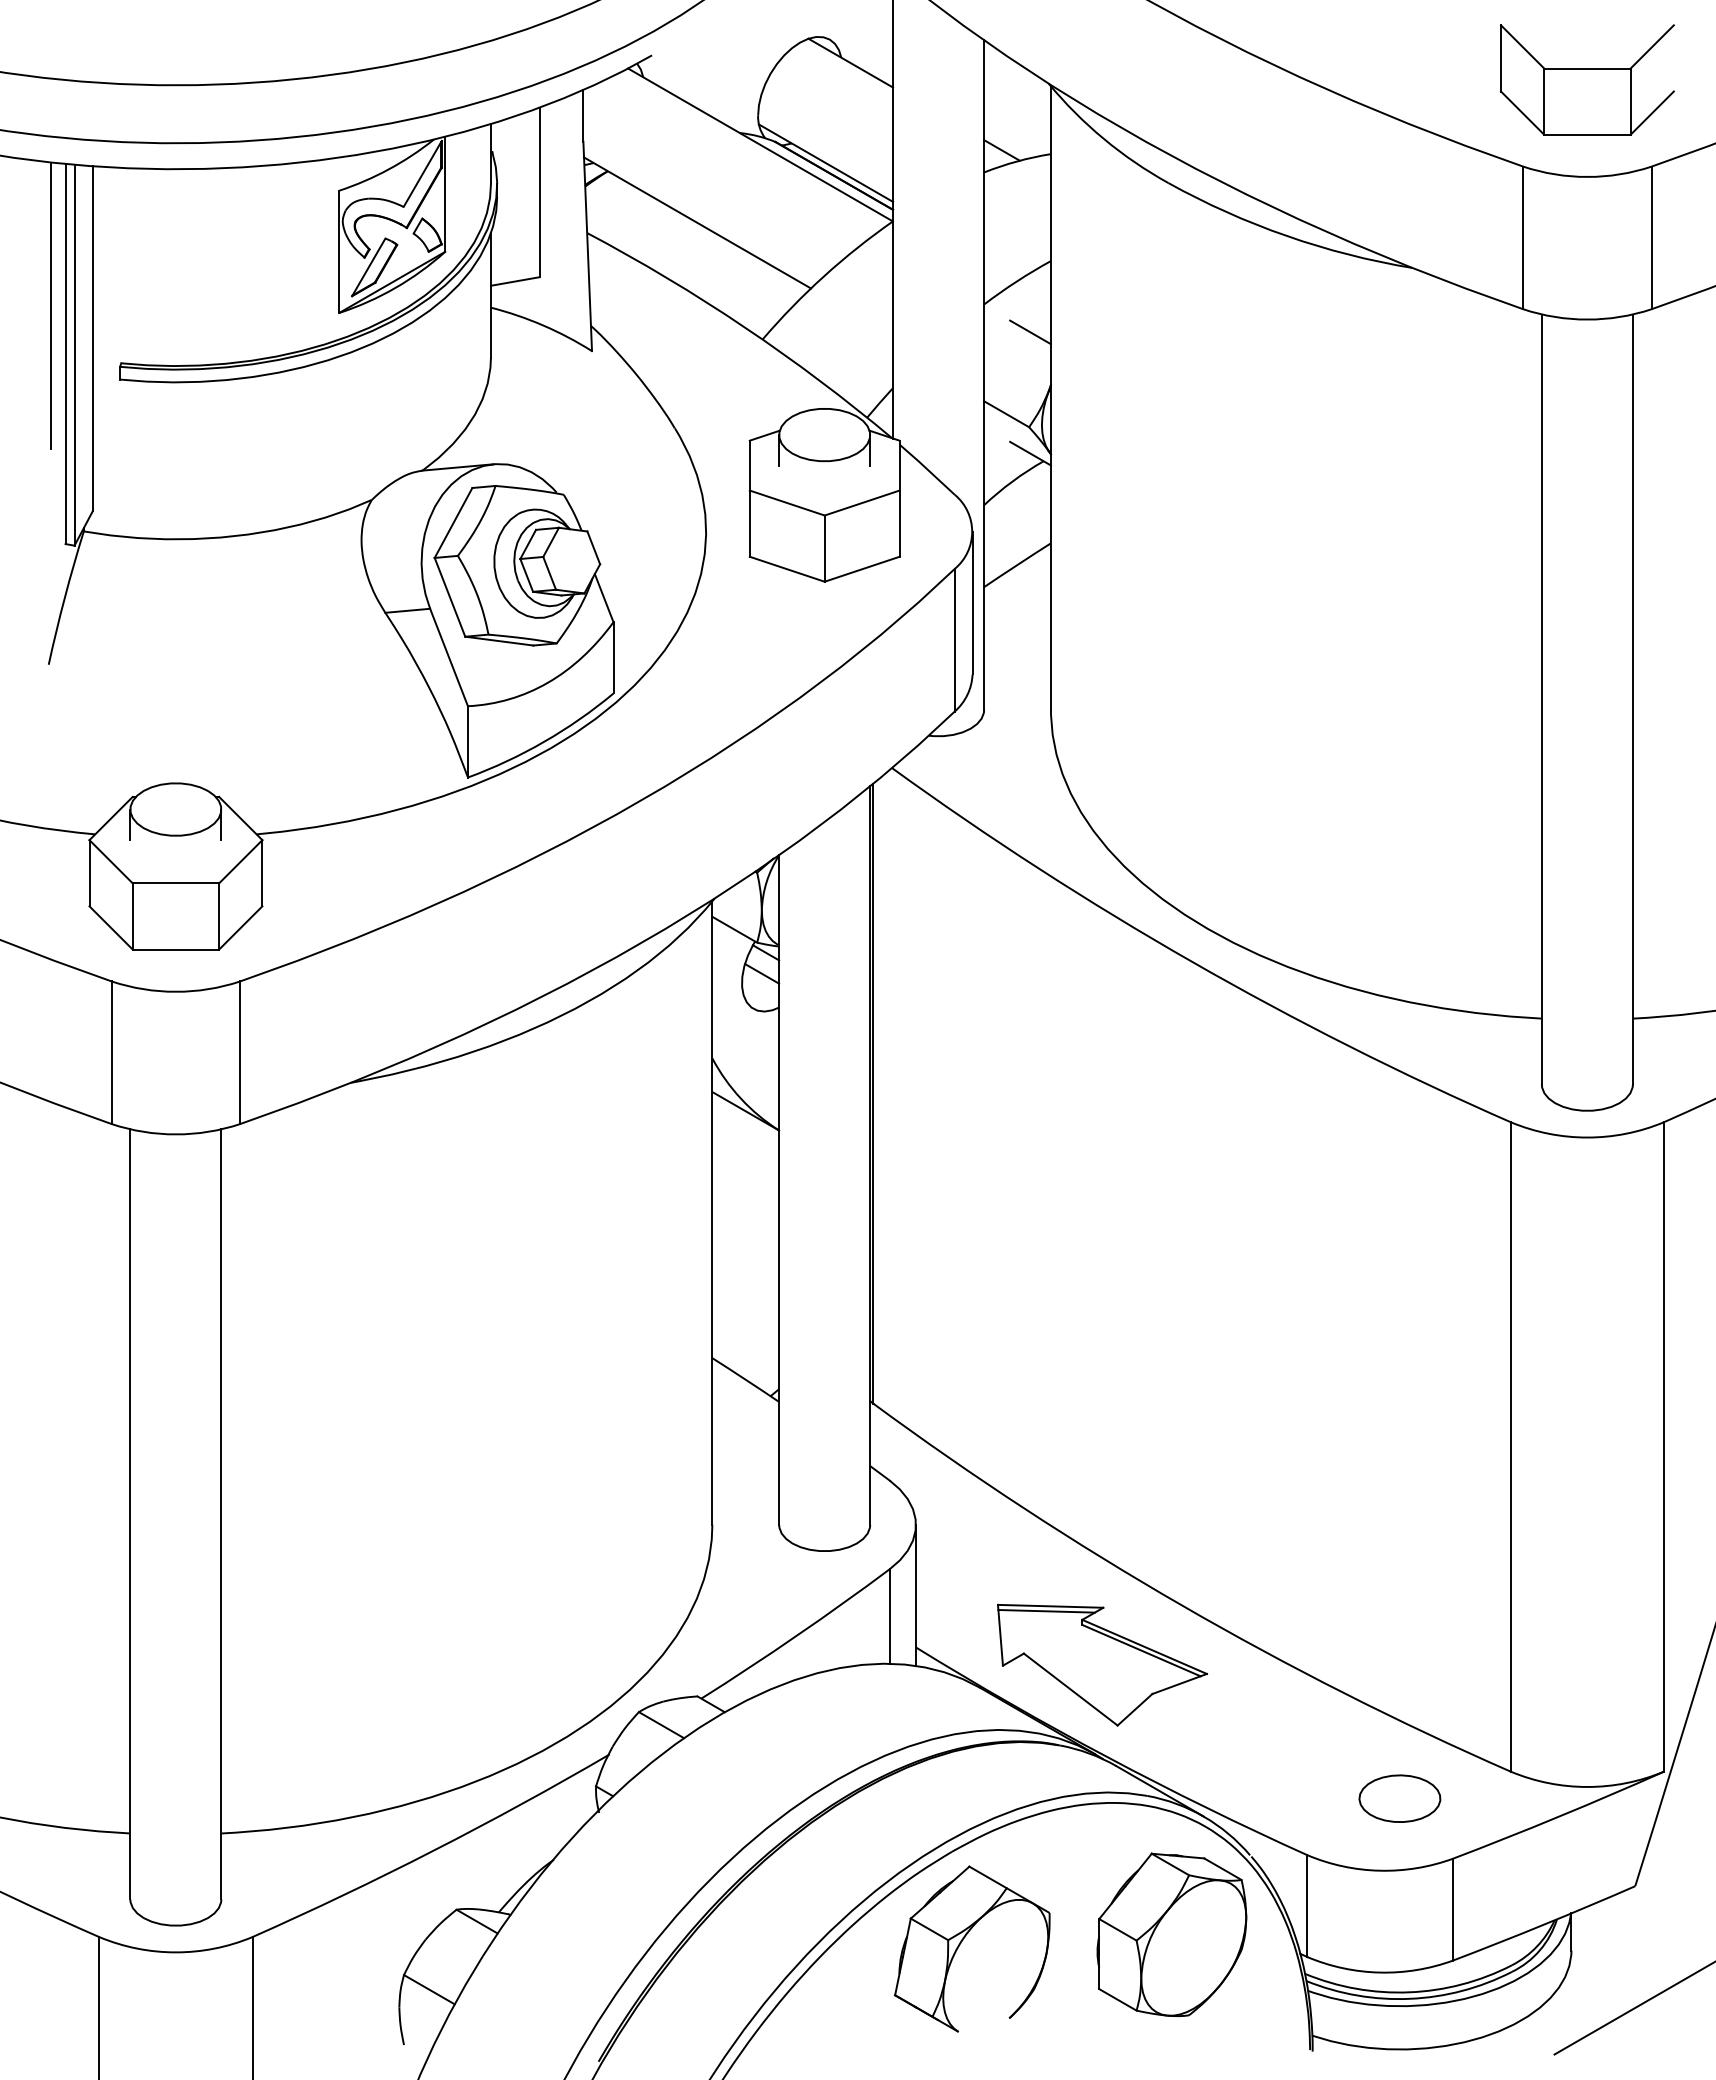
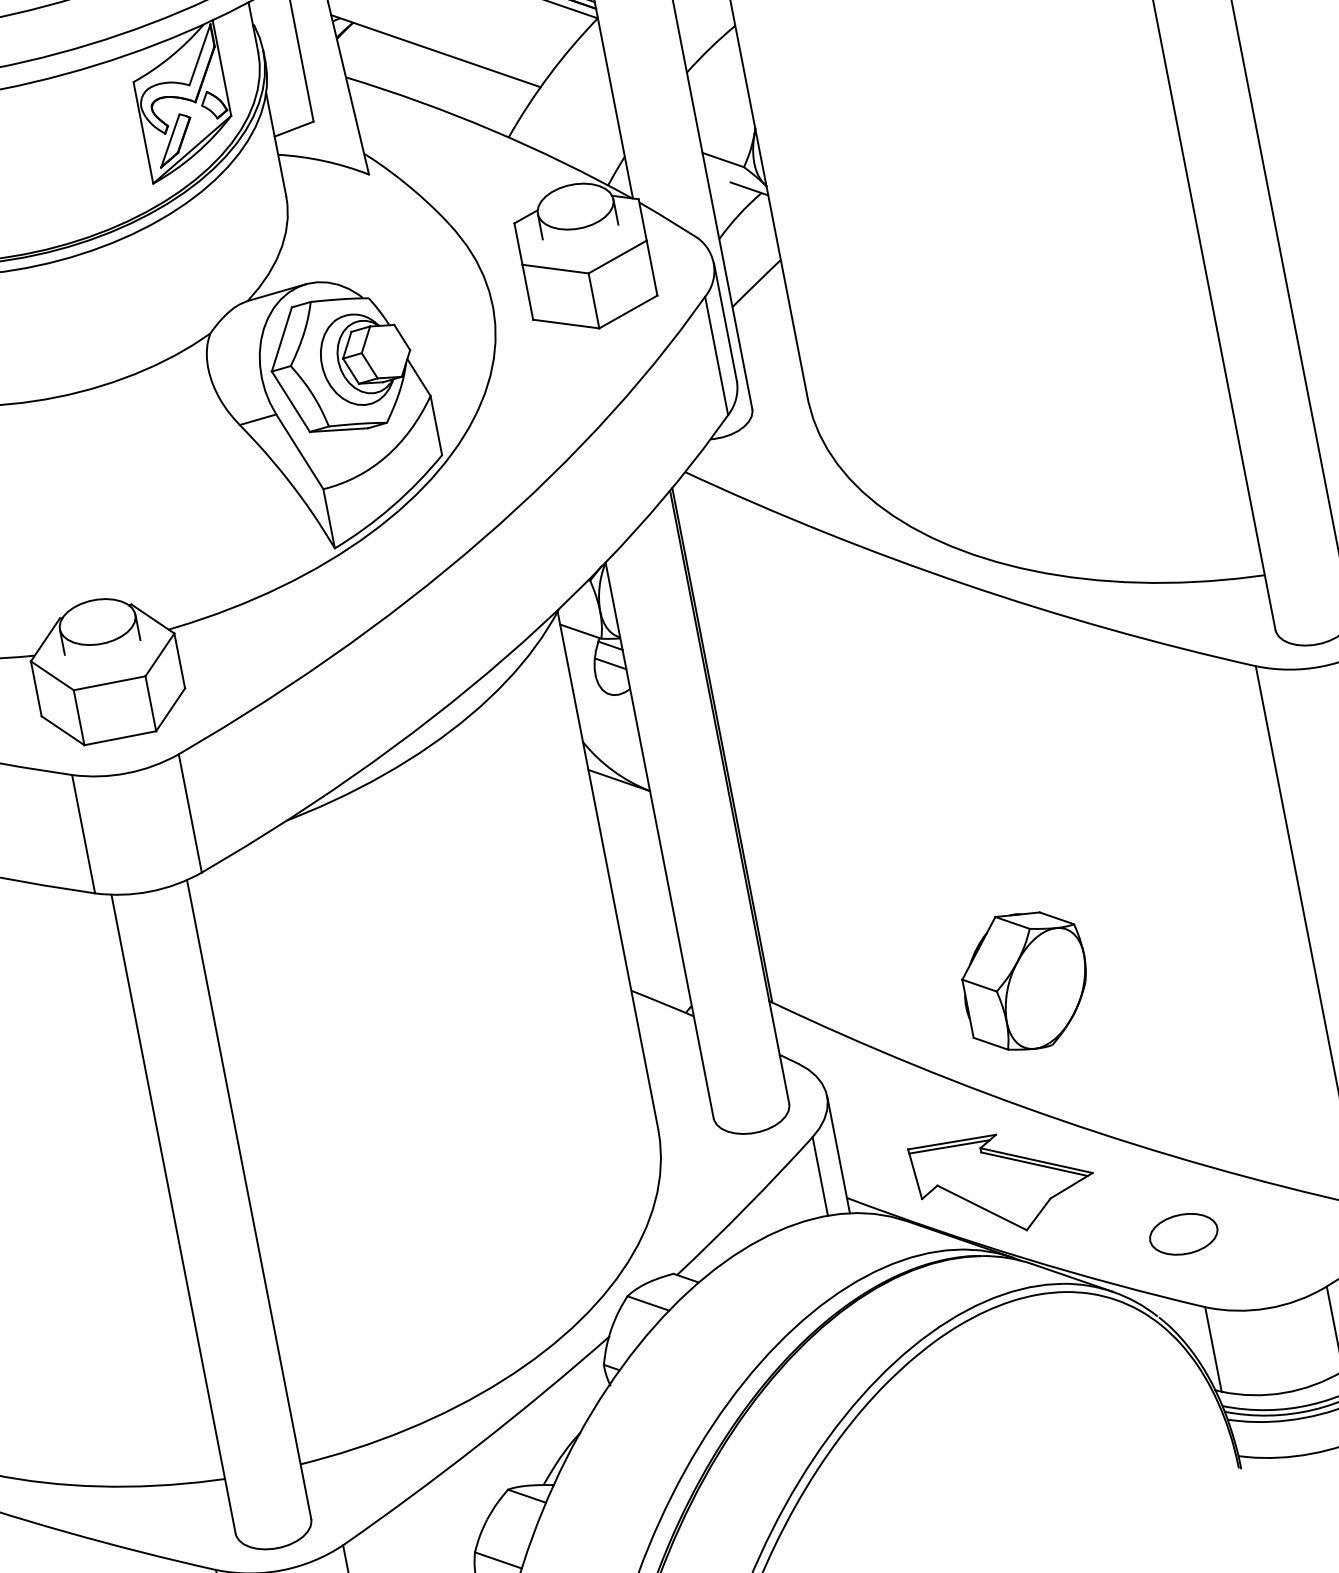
line: (1030, 332) -> (729, 88), removed
part: (1399, 1798) -> (1183, 1234), moved
part: (1171, 1934) -> (1024, 980), moved
part: (963, 1940) -> (933, 1433), removed

